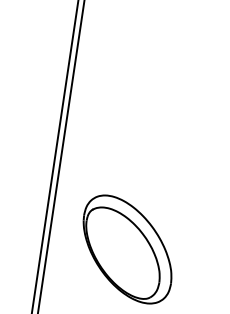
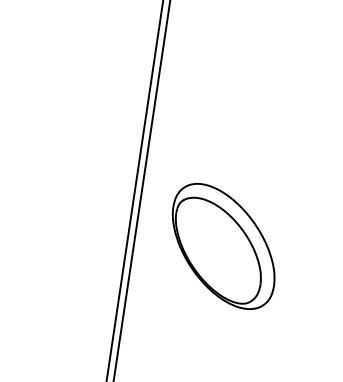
part: (127, 249) -> (223, 246), moved

